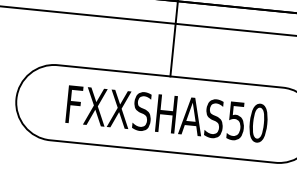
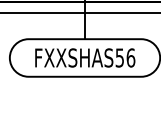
text: (257, 122) -> (130, 57), FXXSHAS50 -> FXXSHAS56

